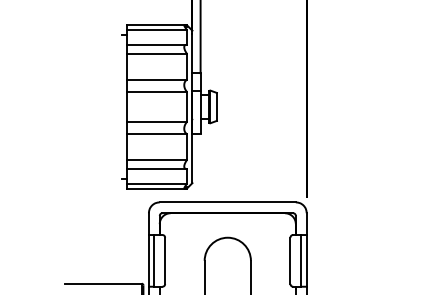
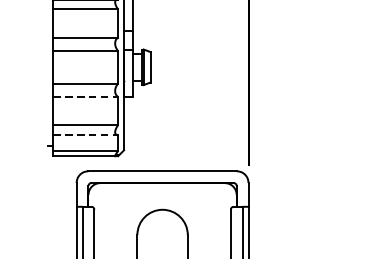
line: (157, 134) -> (86, 97), solid -> dashed
line: (156, 168) -> (84, 134), solid -> dashed

